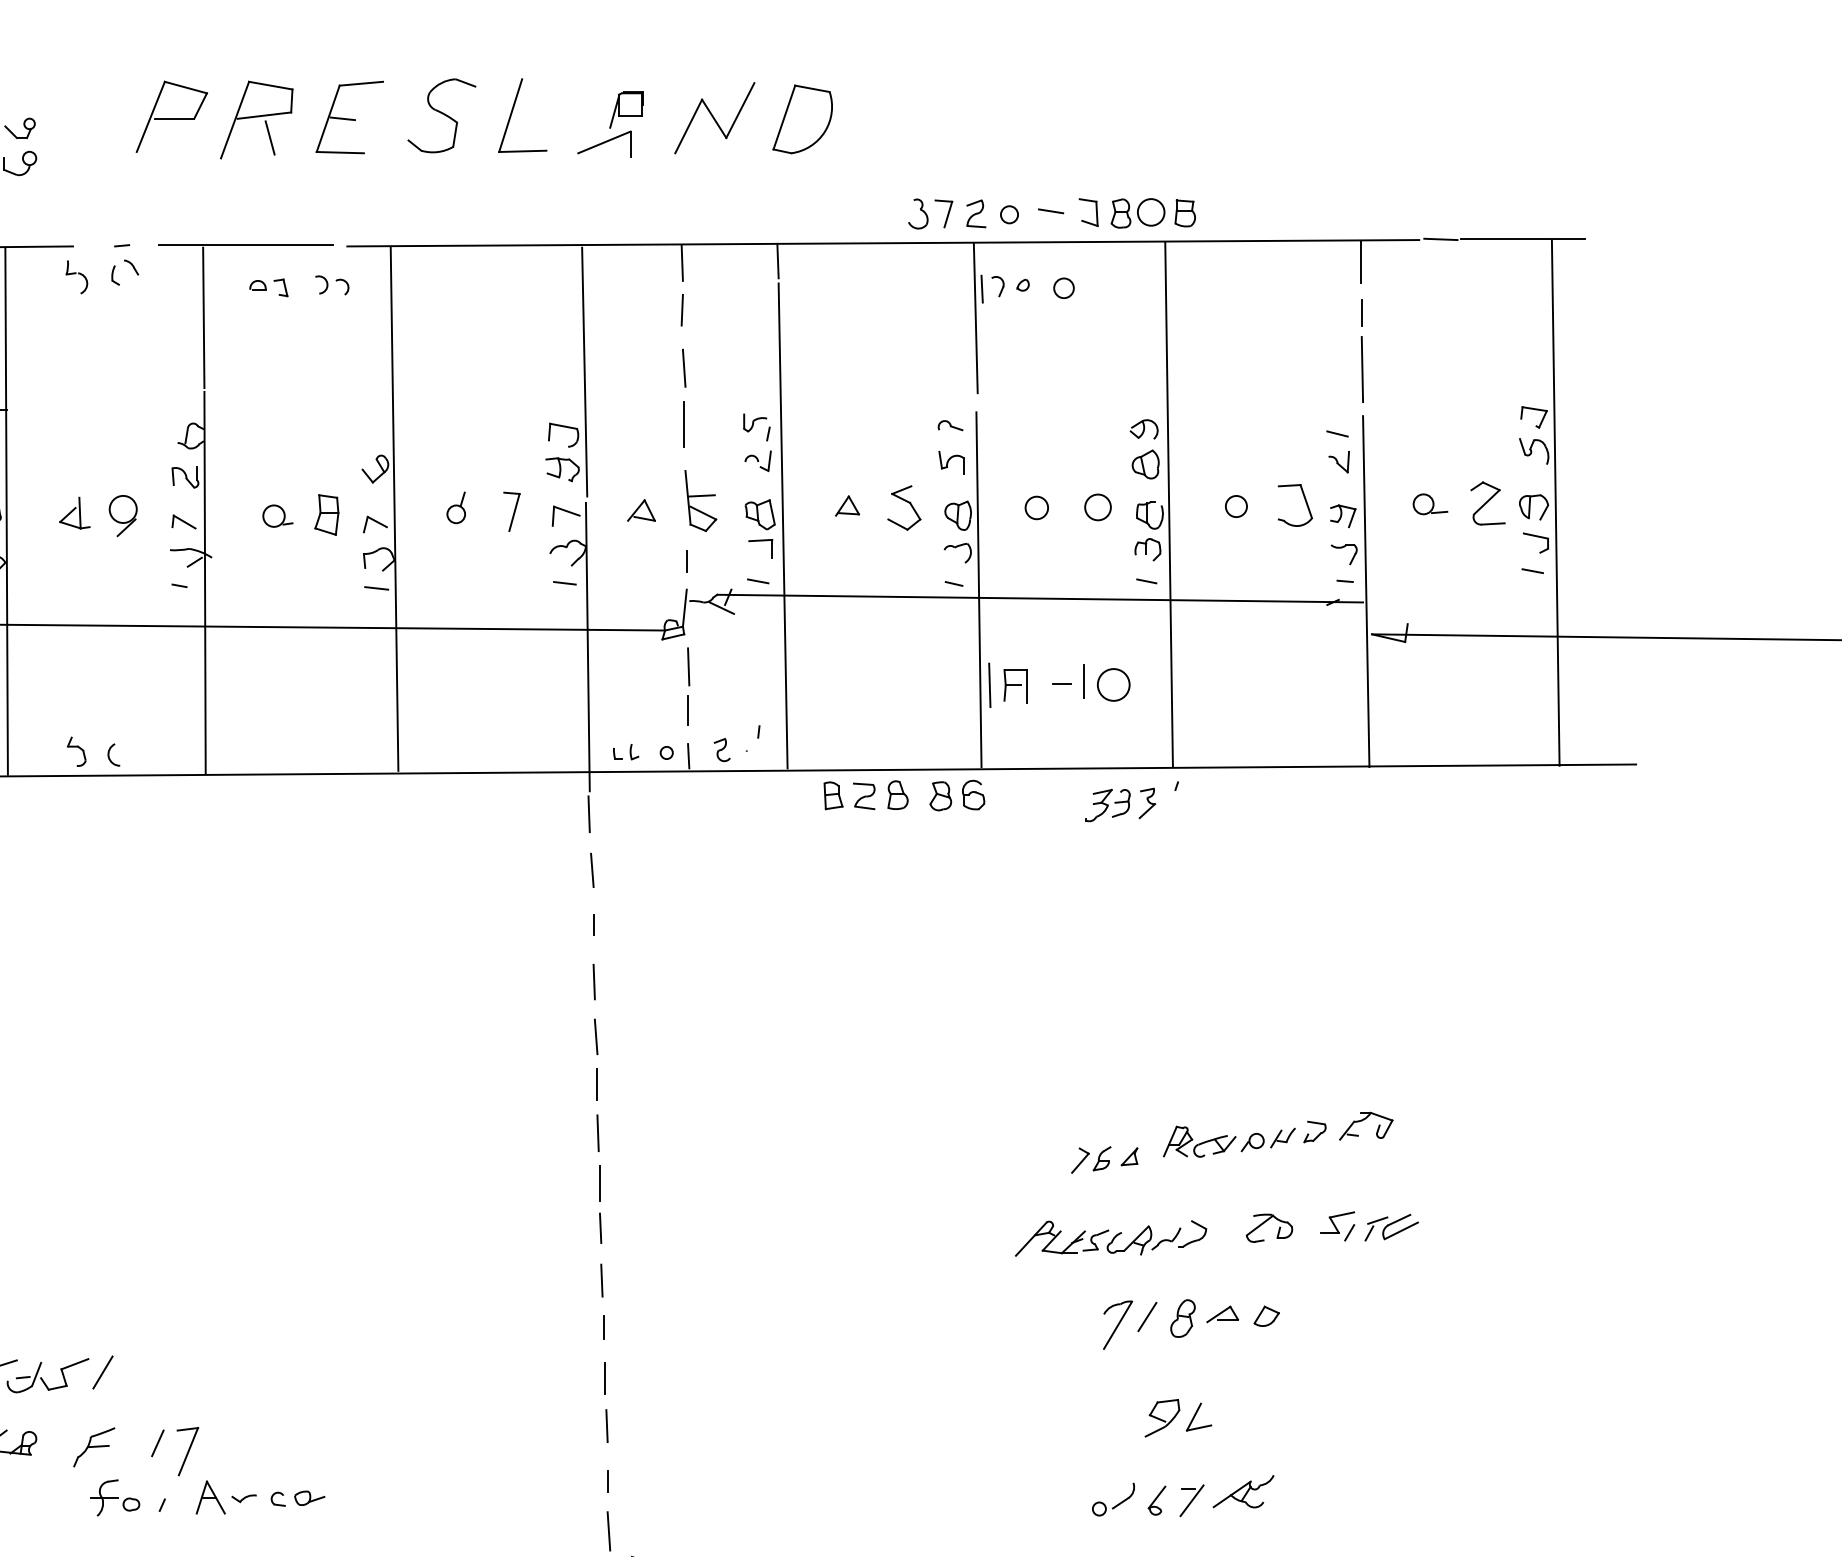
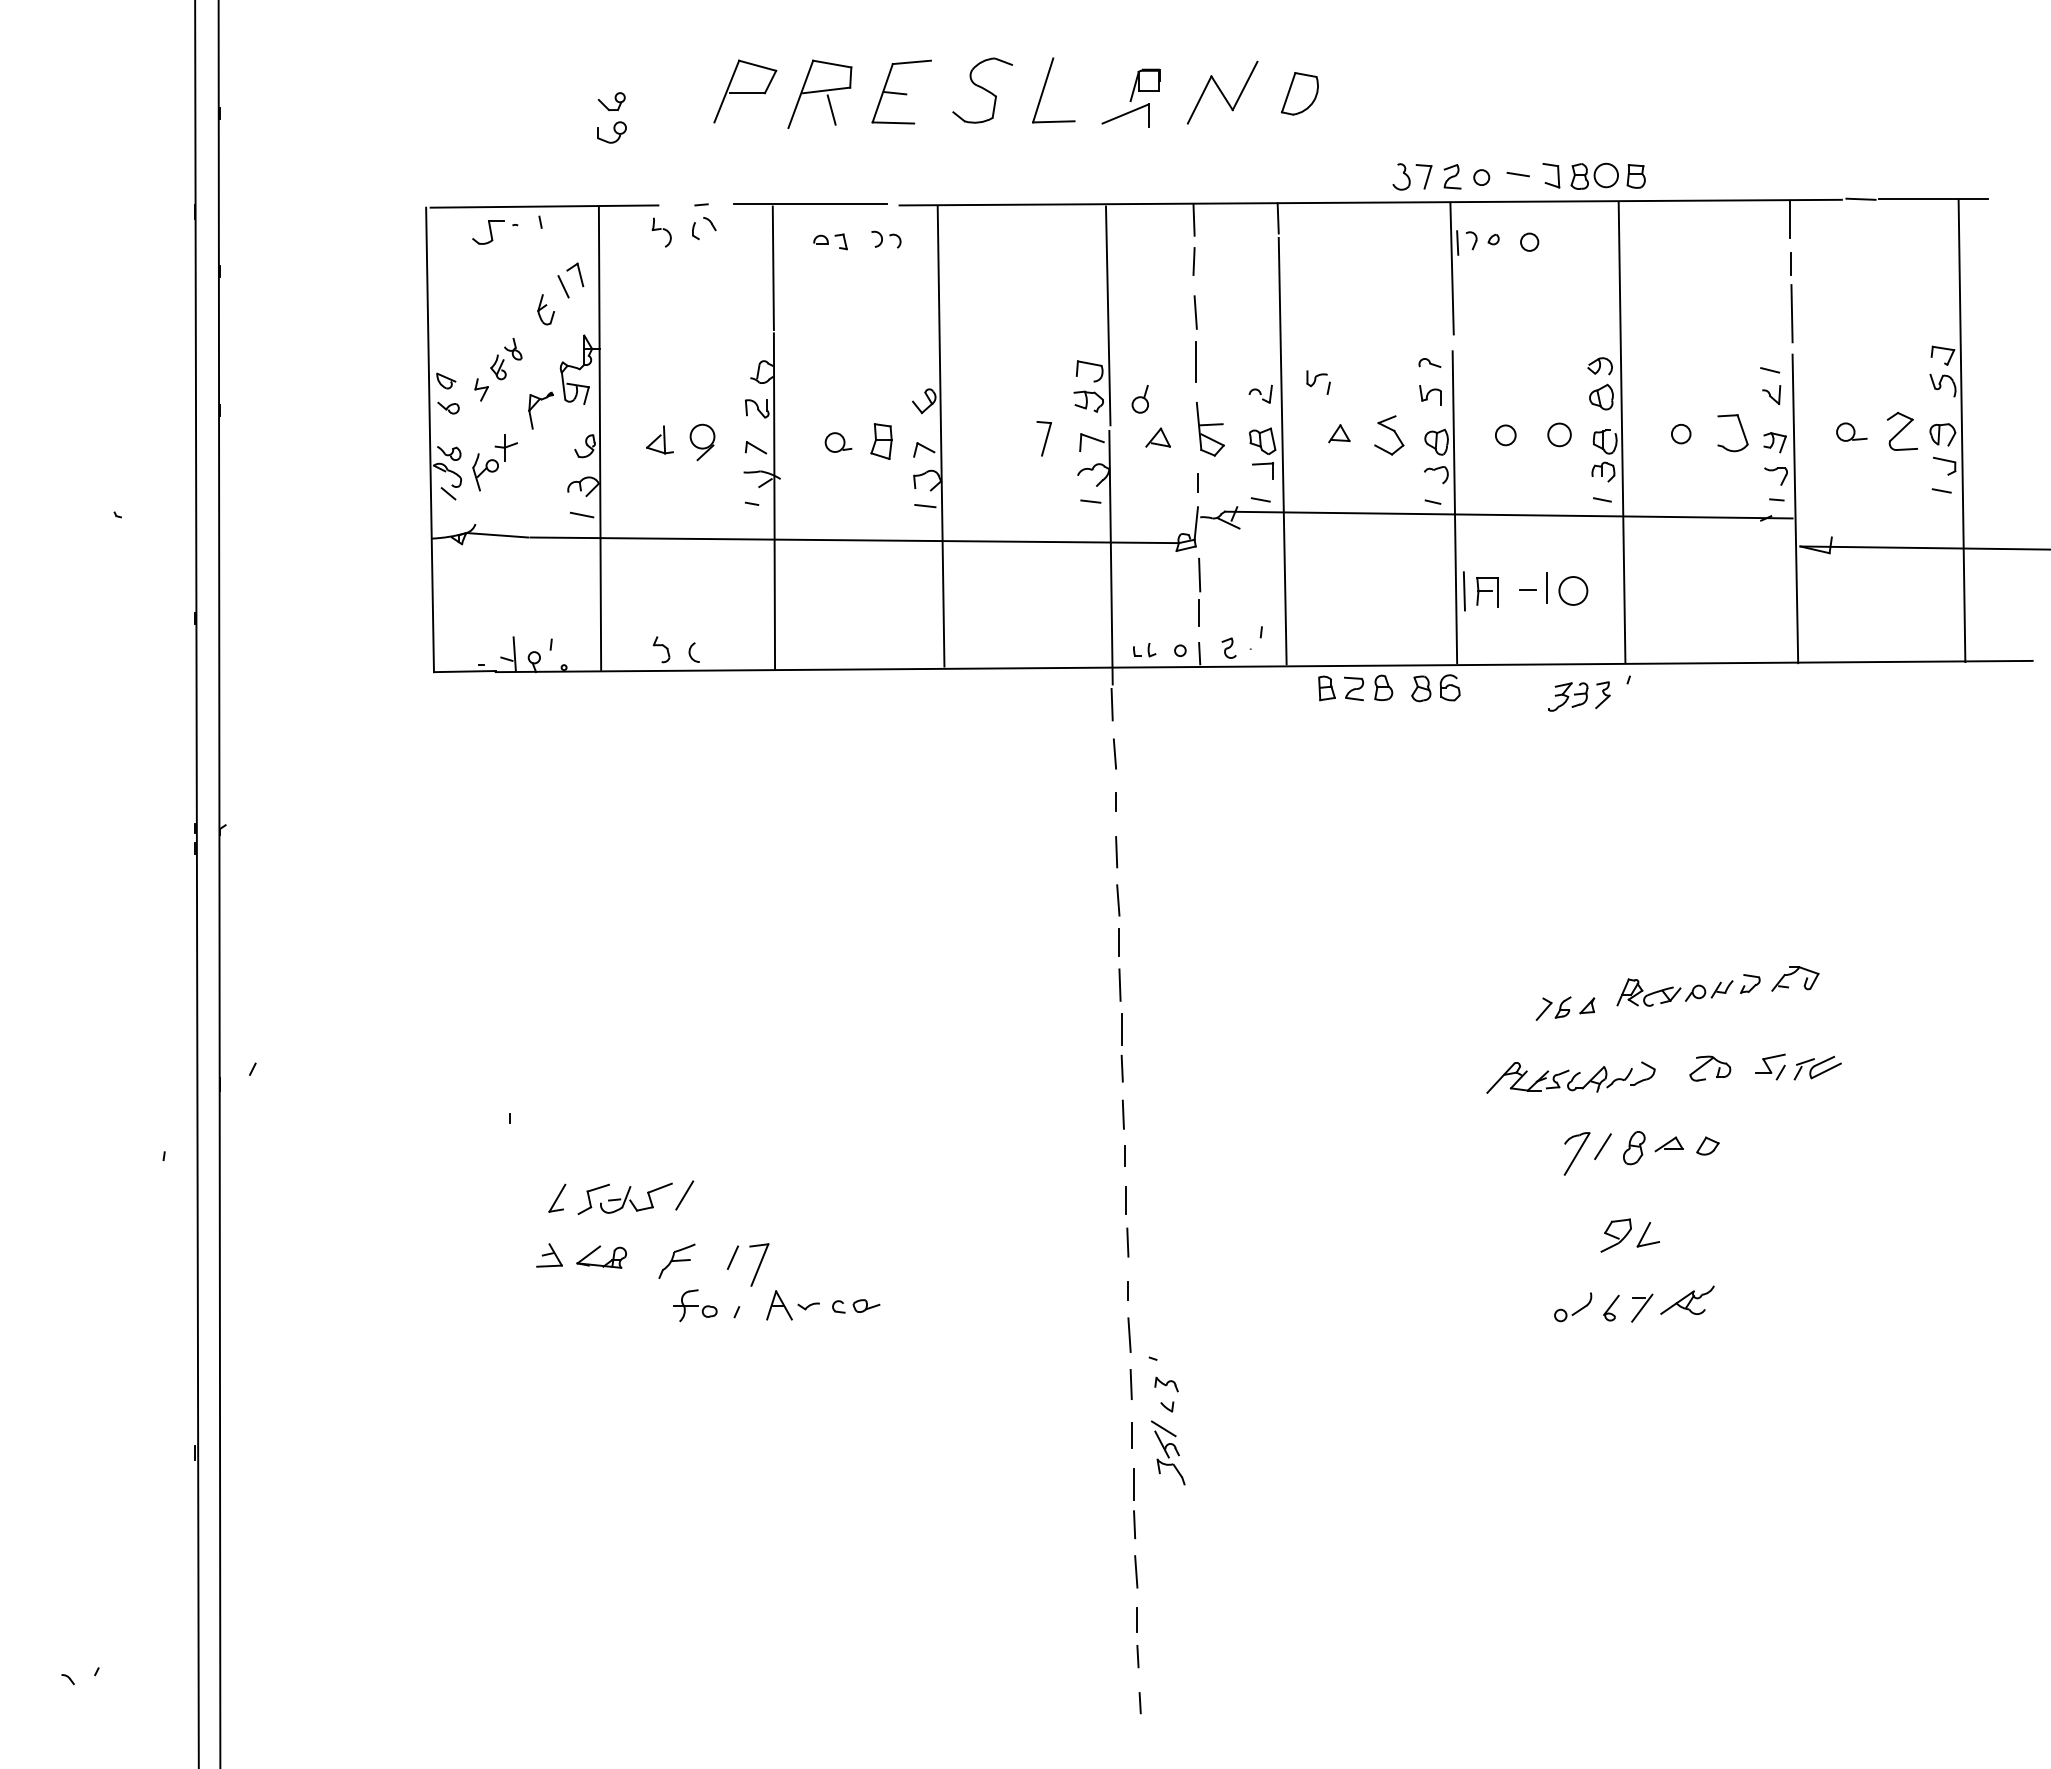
part: (802, 119) -> (1299, 93), size x0.7
part: (756, 427) -> (1318, 382), moved
part: (455, 508) -> (1139, 399), moved

